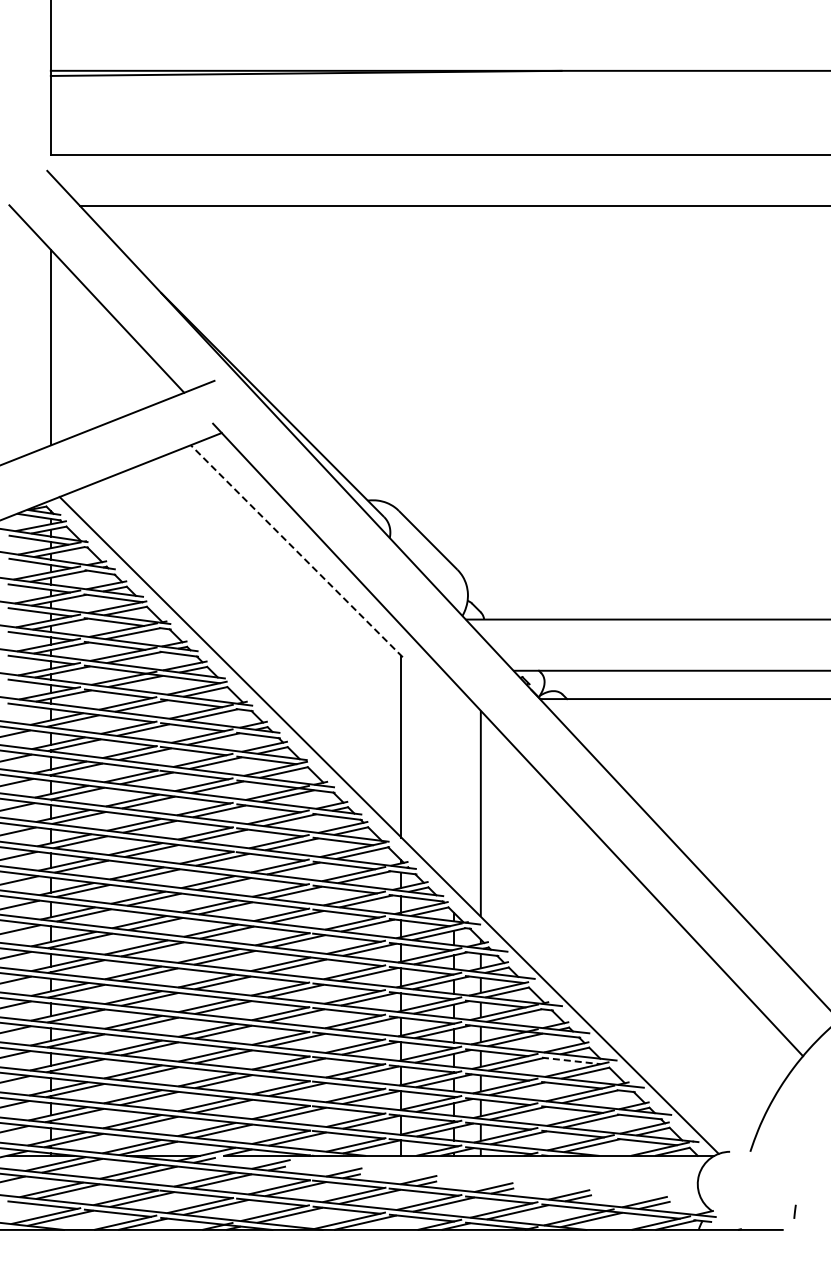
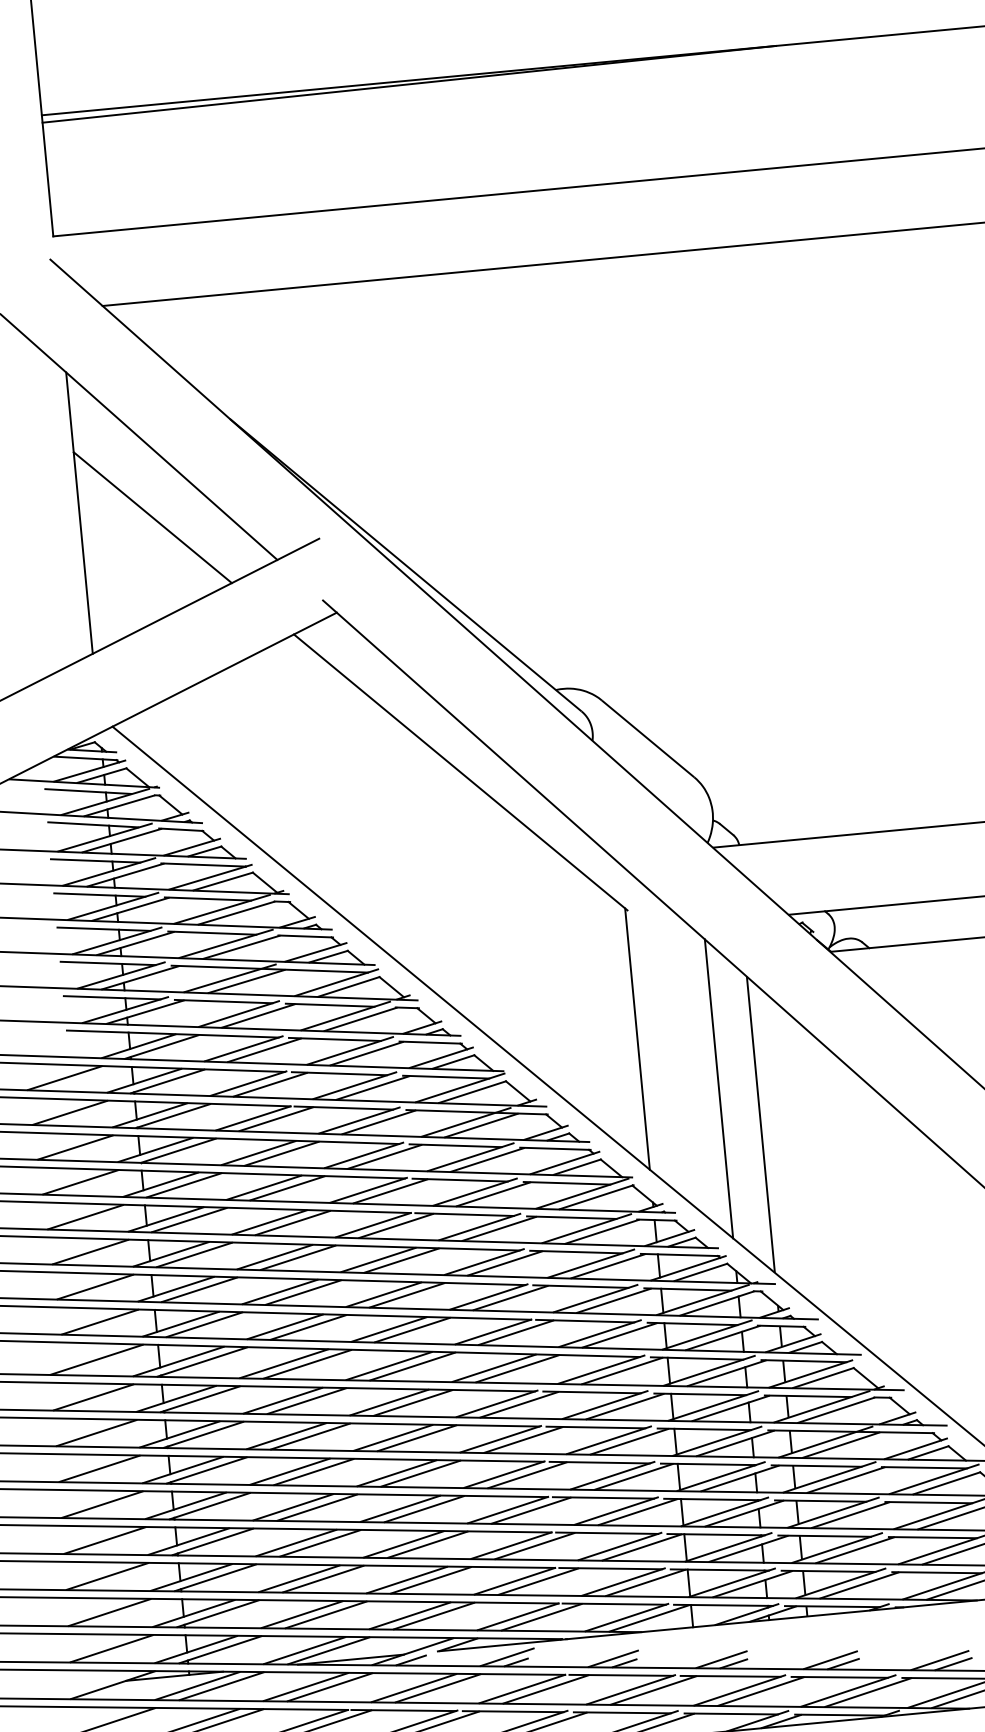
line: (100, 355) -> (151, 517), added
line: (296, 551) -> (460, 772), dashed -> solid
line: (454, 786) -> (719, 1089), added
line: (571, 1060) -> (924, 1467), dashed -> solid

